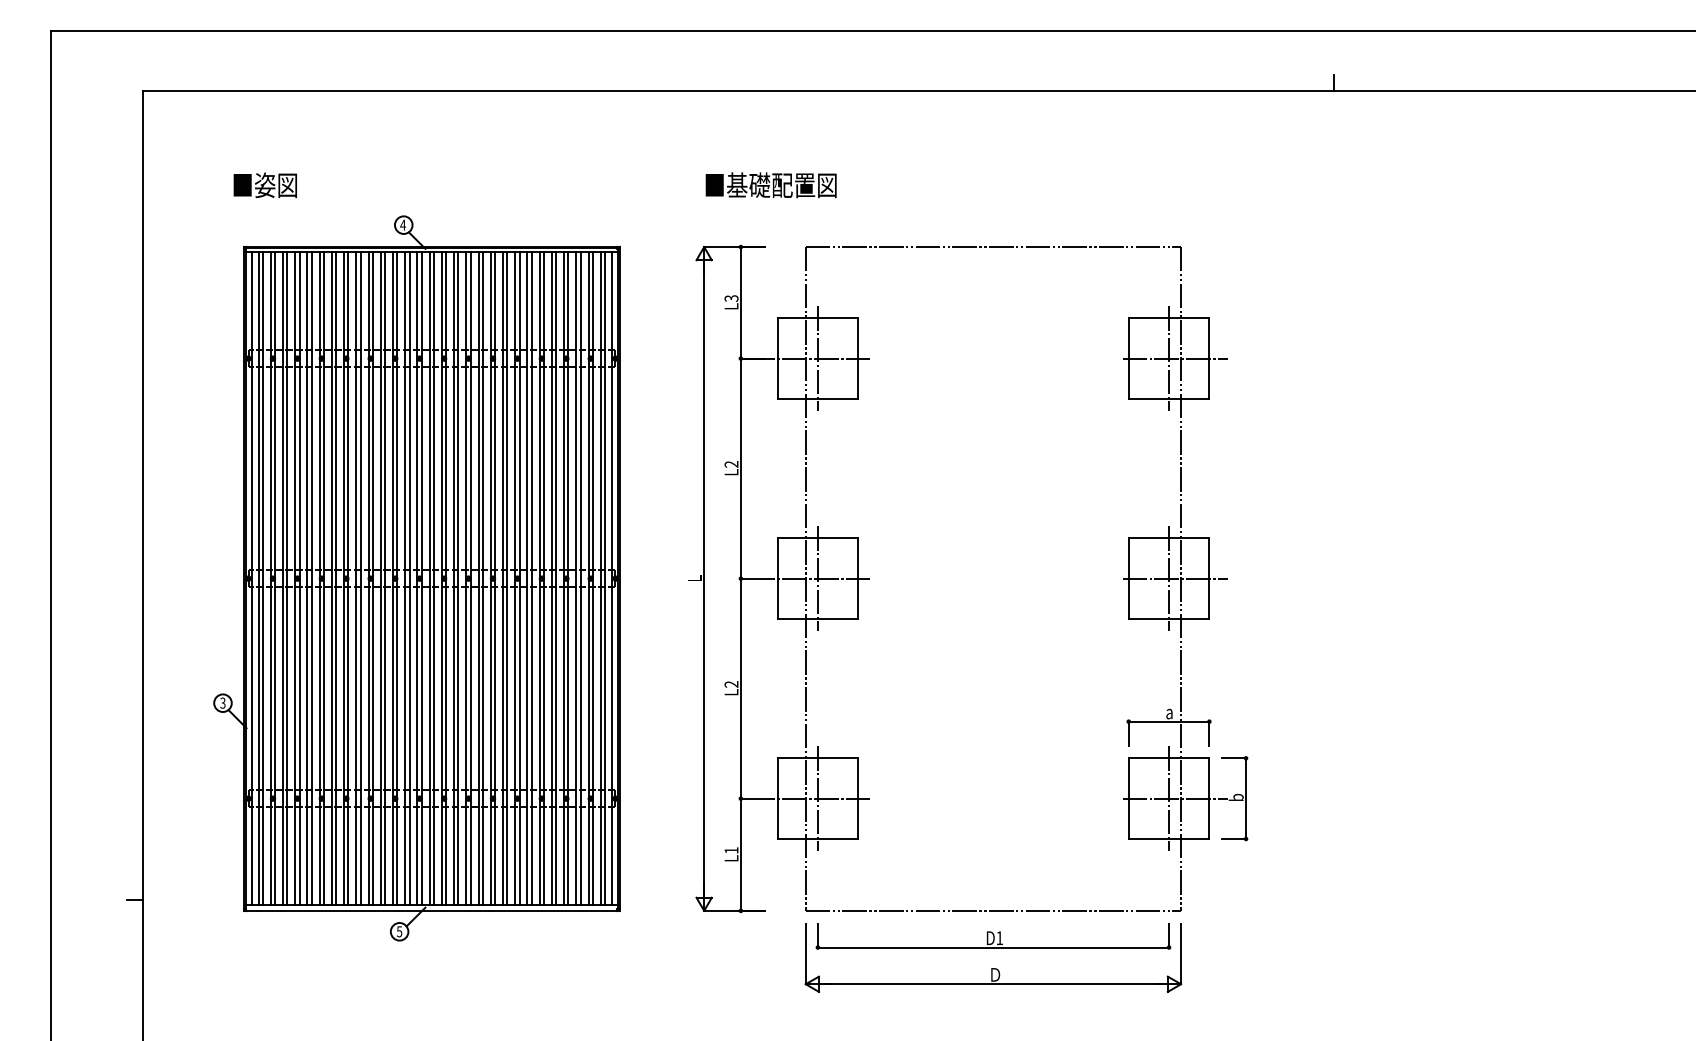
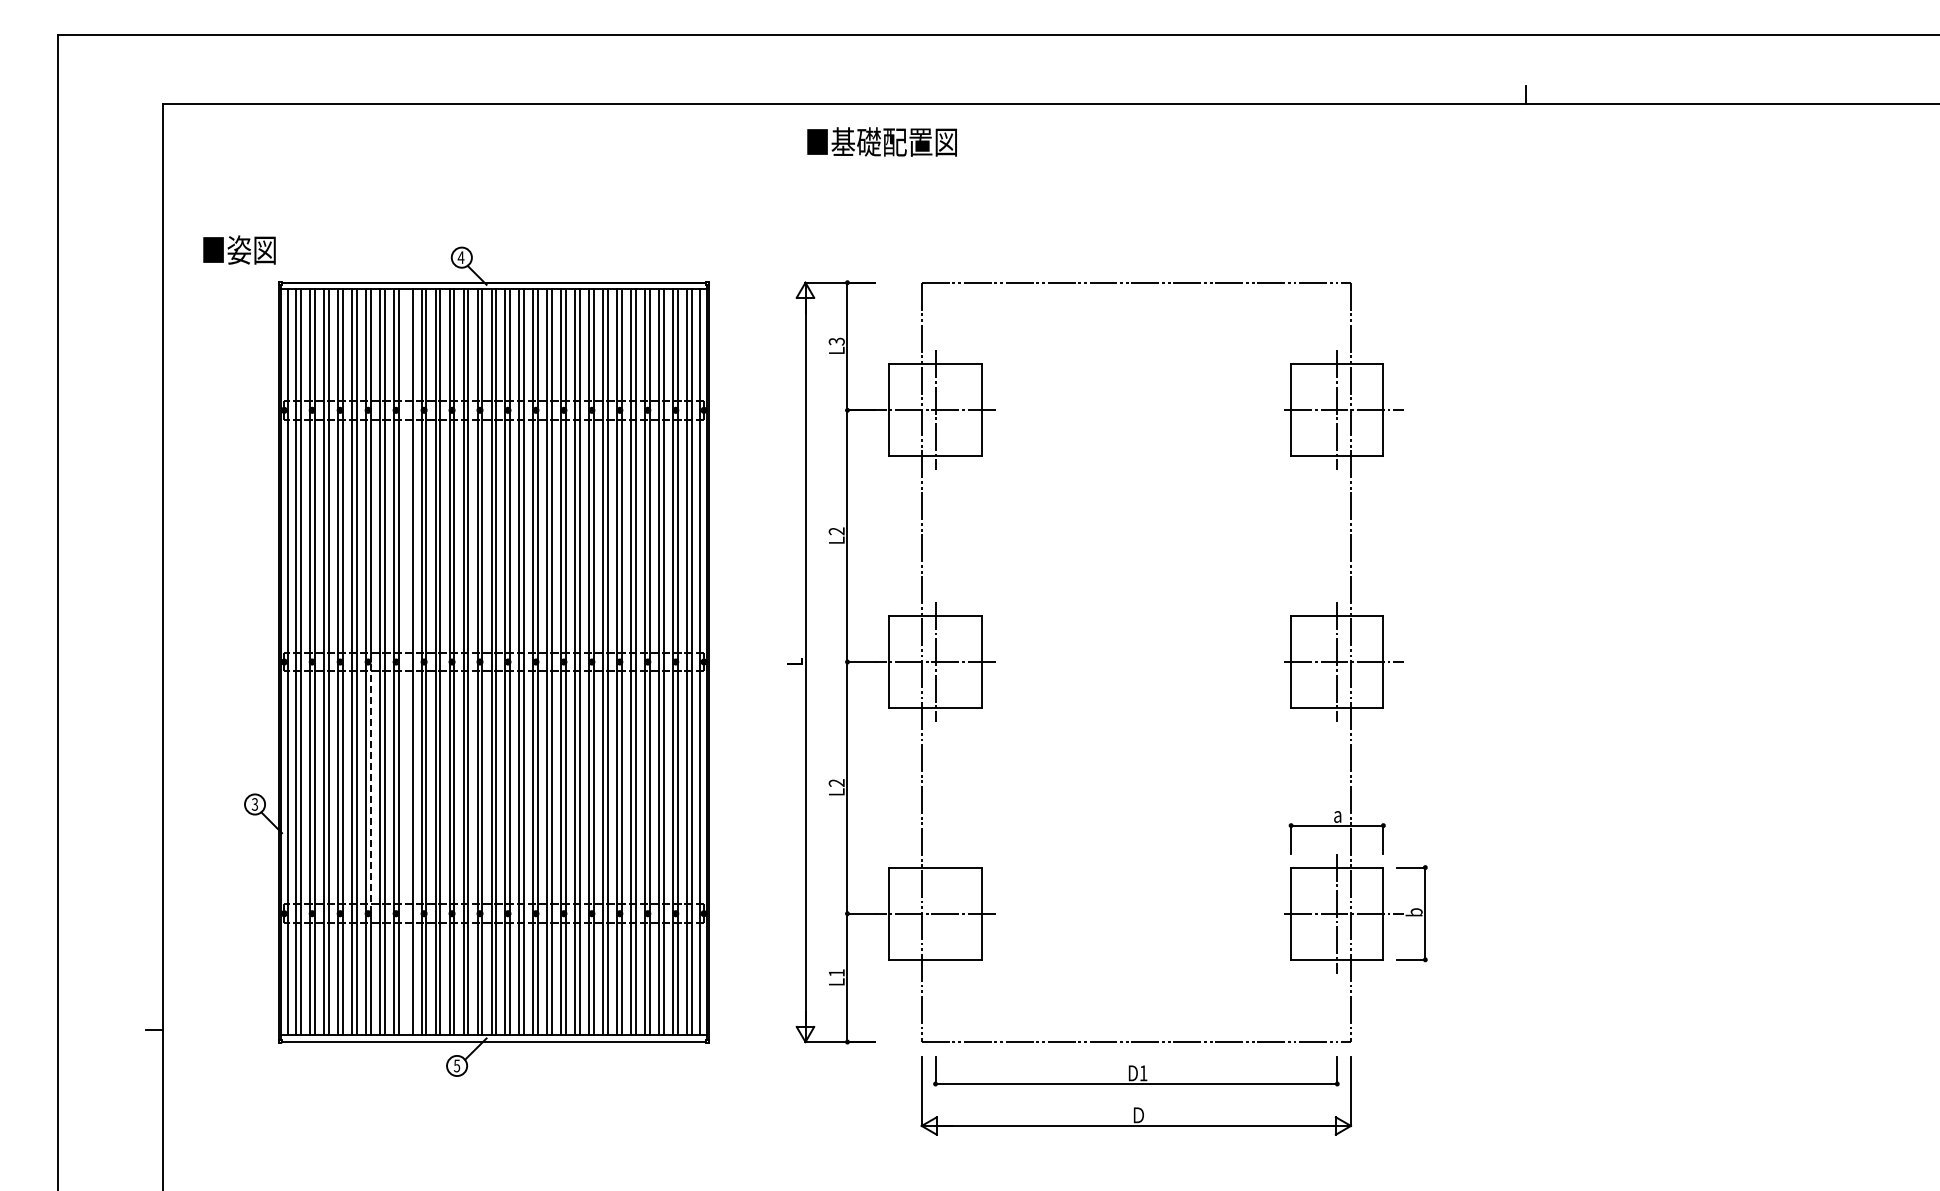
text: (265, 184) -> (239, 249), moved
text: (770, 184) -> (881, 141), moved
line: (356, 578) -> (407, 661), removed
line: (323, 688) -> (370, 787), solid -> dashed
line: (817, 798) -> (935, 913), removed

